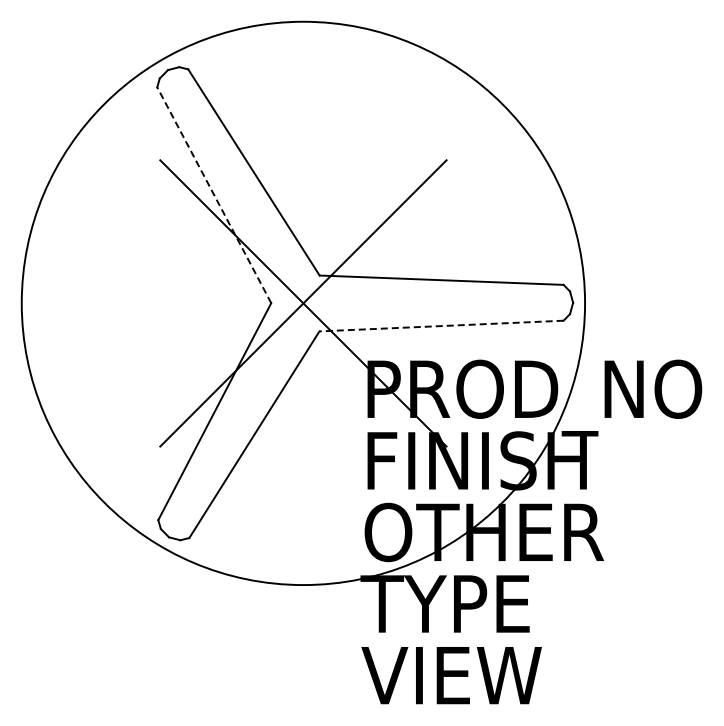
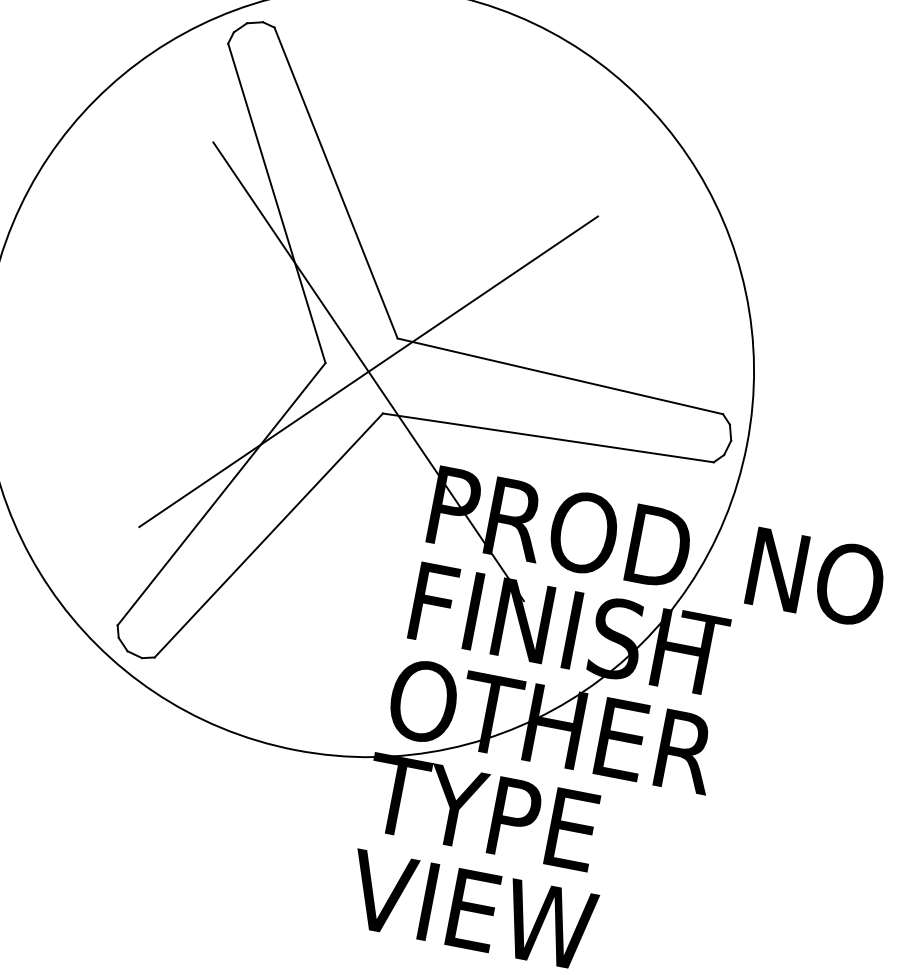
line: (214, 194) -> (277, 202), dashed -> solid
line: (441, 326) -> (548, 438), dashed -> solid

